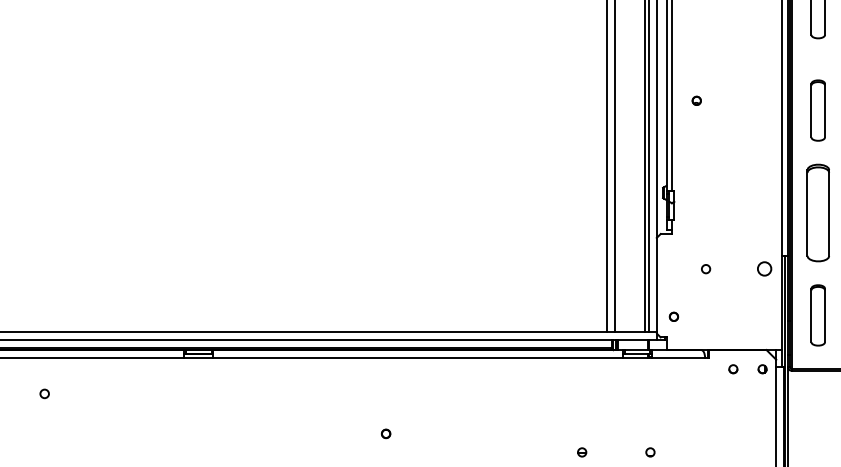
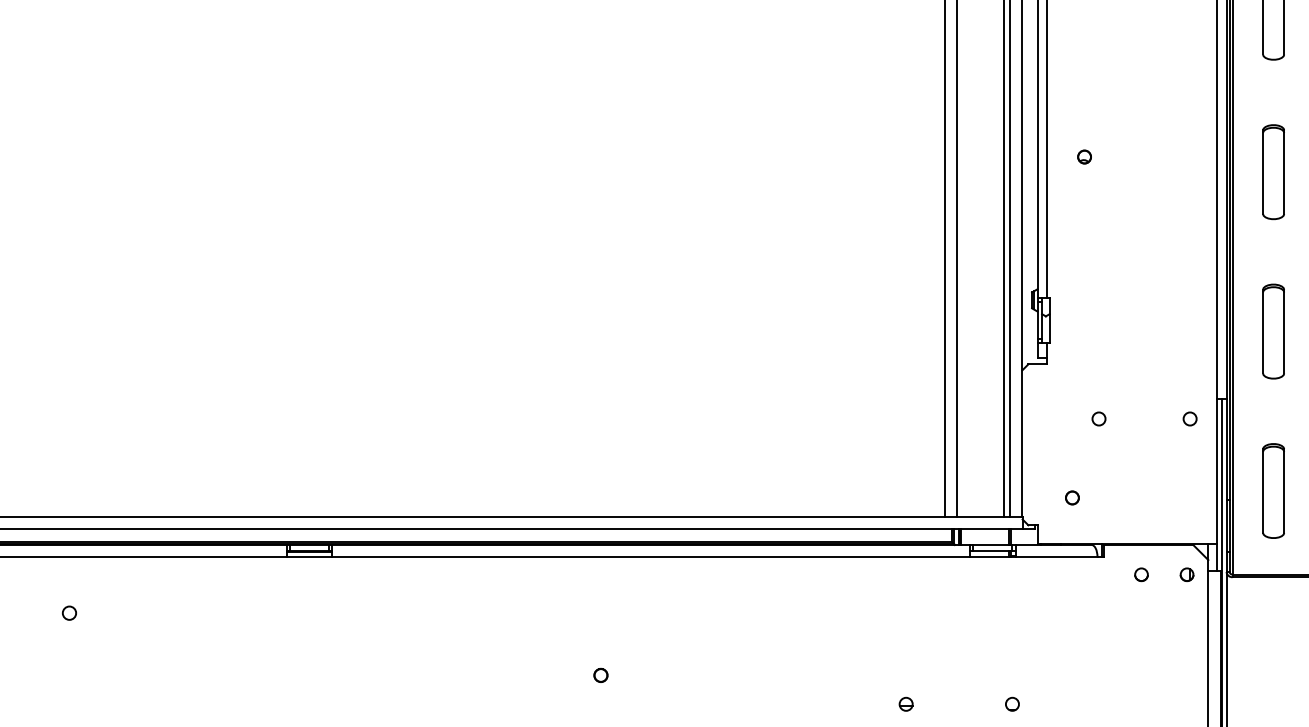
part: (817, 212) -> (1272, 330), size x0.62
circle: (764, 269) -> (1190, 419), size x0.62
part: (673, 316) -> (1071, 497), moved

